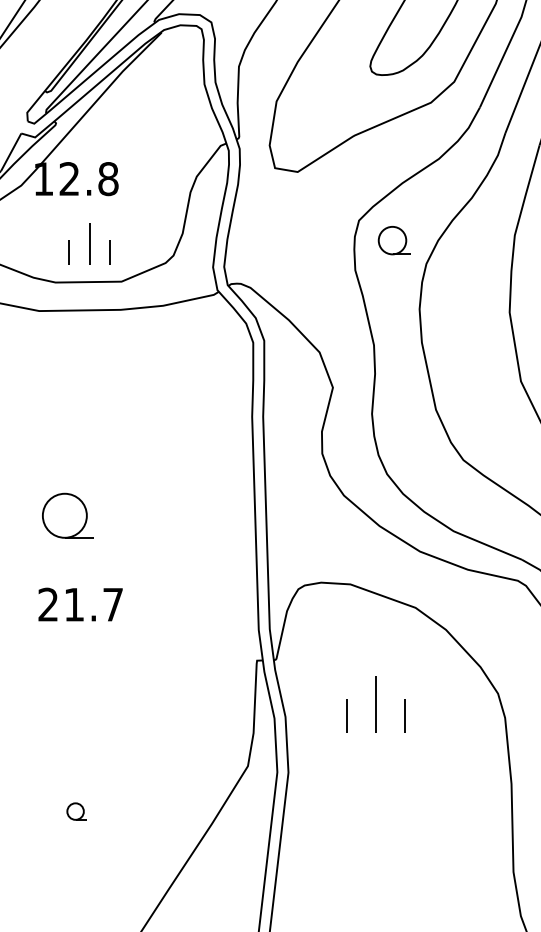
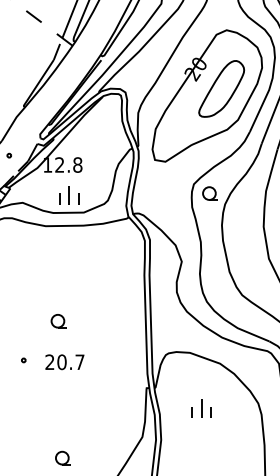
part: (66, 516) -> (58, 321), size x0.62
text: (73, 605) -> (61, 362), 21.7 -> 20.7
part: (375, 704) -> (201, 408), size x0.71
part: (75, 810) -> (62, 457), size x1.67

